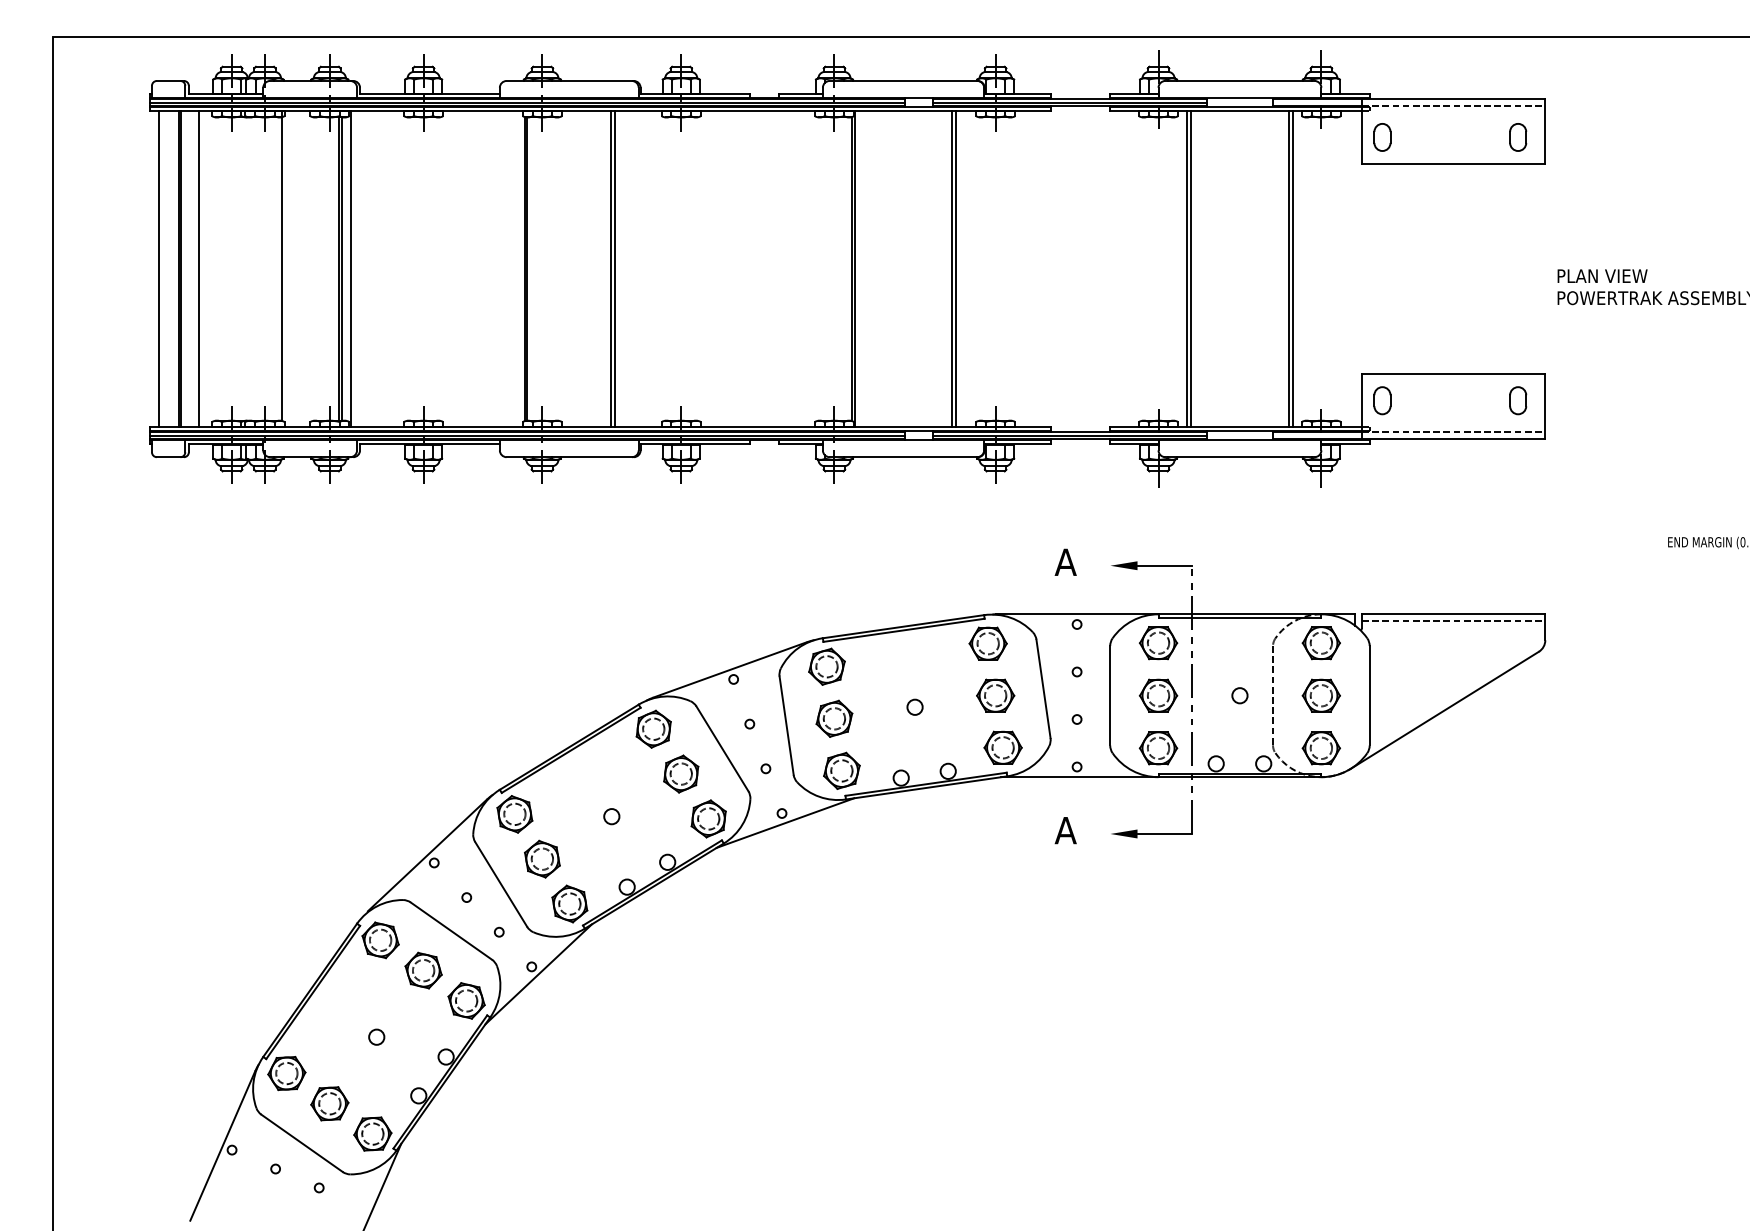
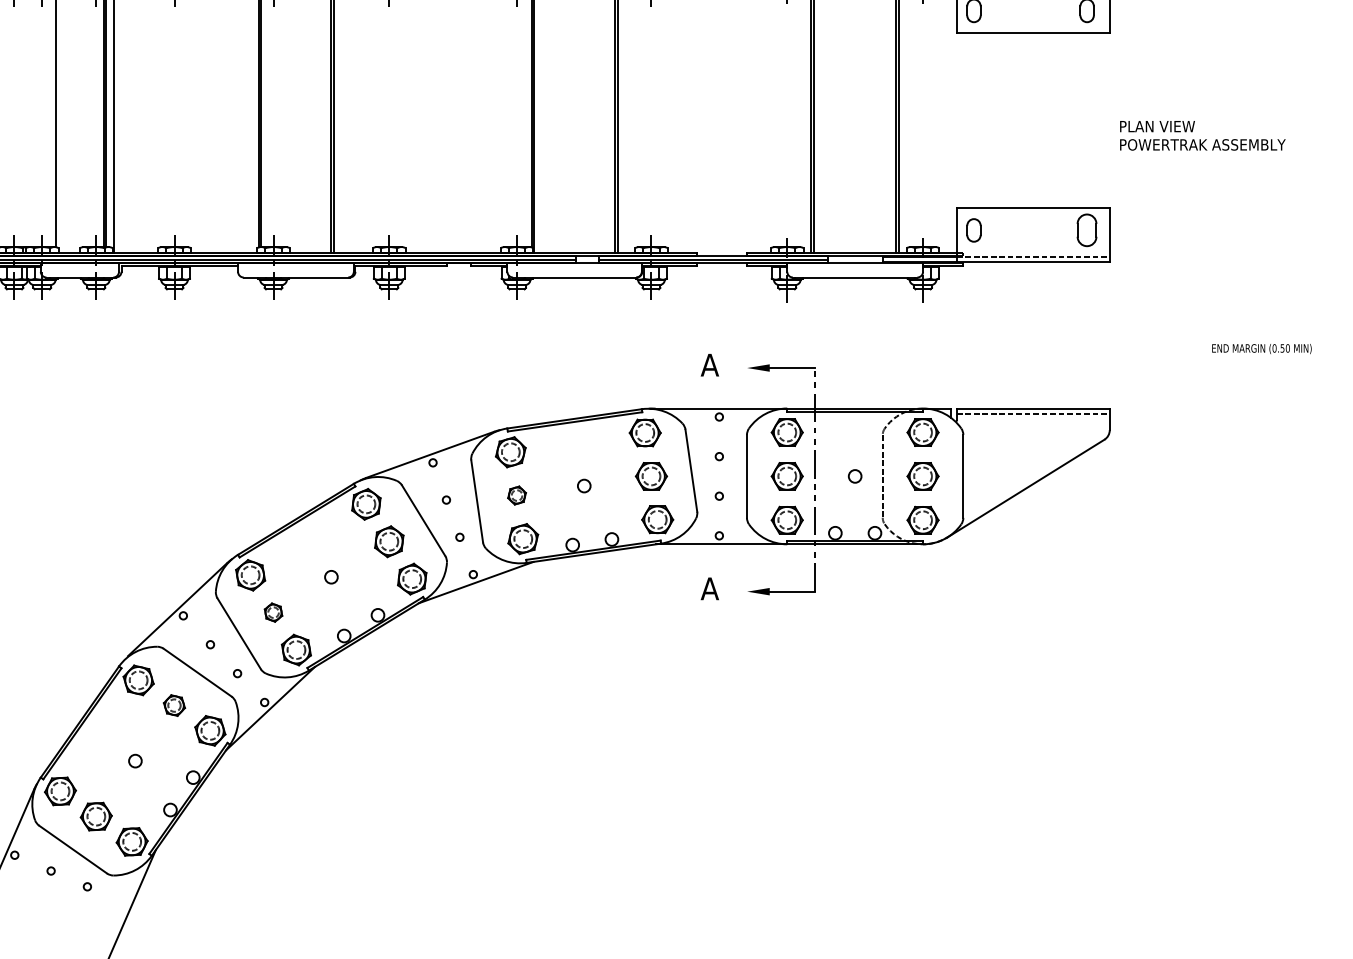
part: (1518, 400) -> (1087, 230), size x1.4
part: (834, 718) -> (517, 495), size x0.6
part: (542, 858) -> (273, 612), size x0.6
part: (423, 970) -> (174, 705), size x0.7

